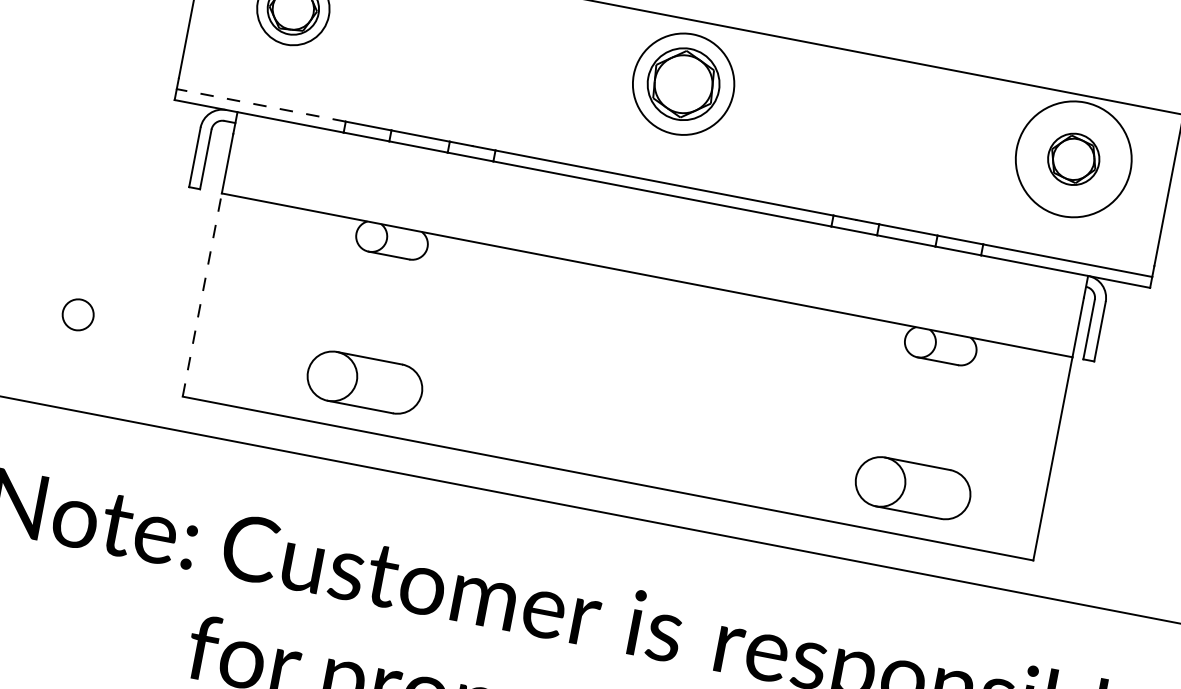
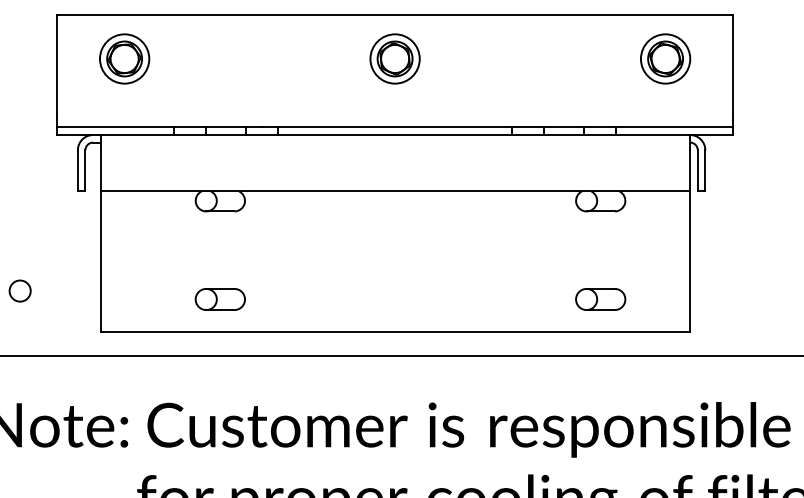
part: (682, 83) -> (394, 58), size x0.71
line: (261, 105) -> (115, 127), dashed -> solid
circle: (1073, 158) -> (665, 58), size x0.62
line: (202, 294) -> (100, 261), dashed -> solid
part: (363, 382) -> (219, 299), size x0.62
part: (913, 488) -> (600, 299), size x0.62

